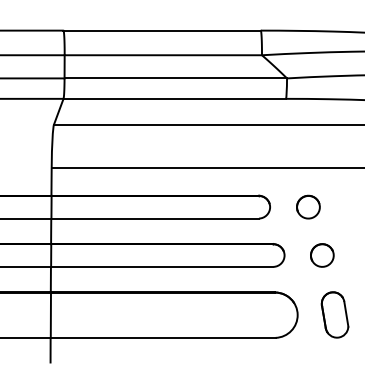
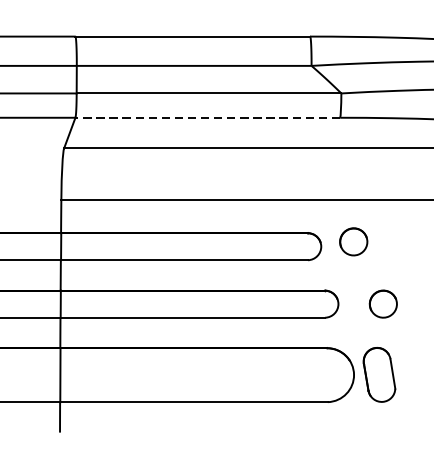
line: (174, 98) -> (207, 117), solid -> dashed
part: (308, 206) -> (353, 241), moved
part: (334, 314) -> (378, 374), moved

